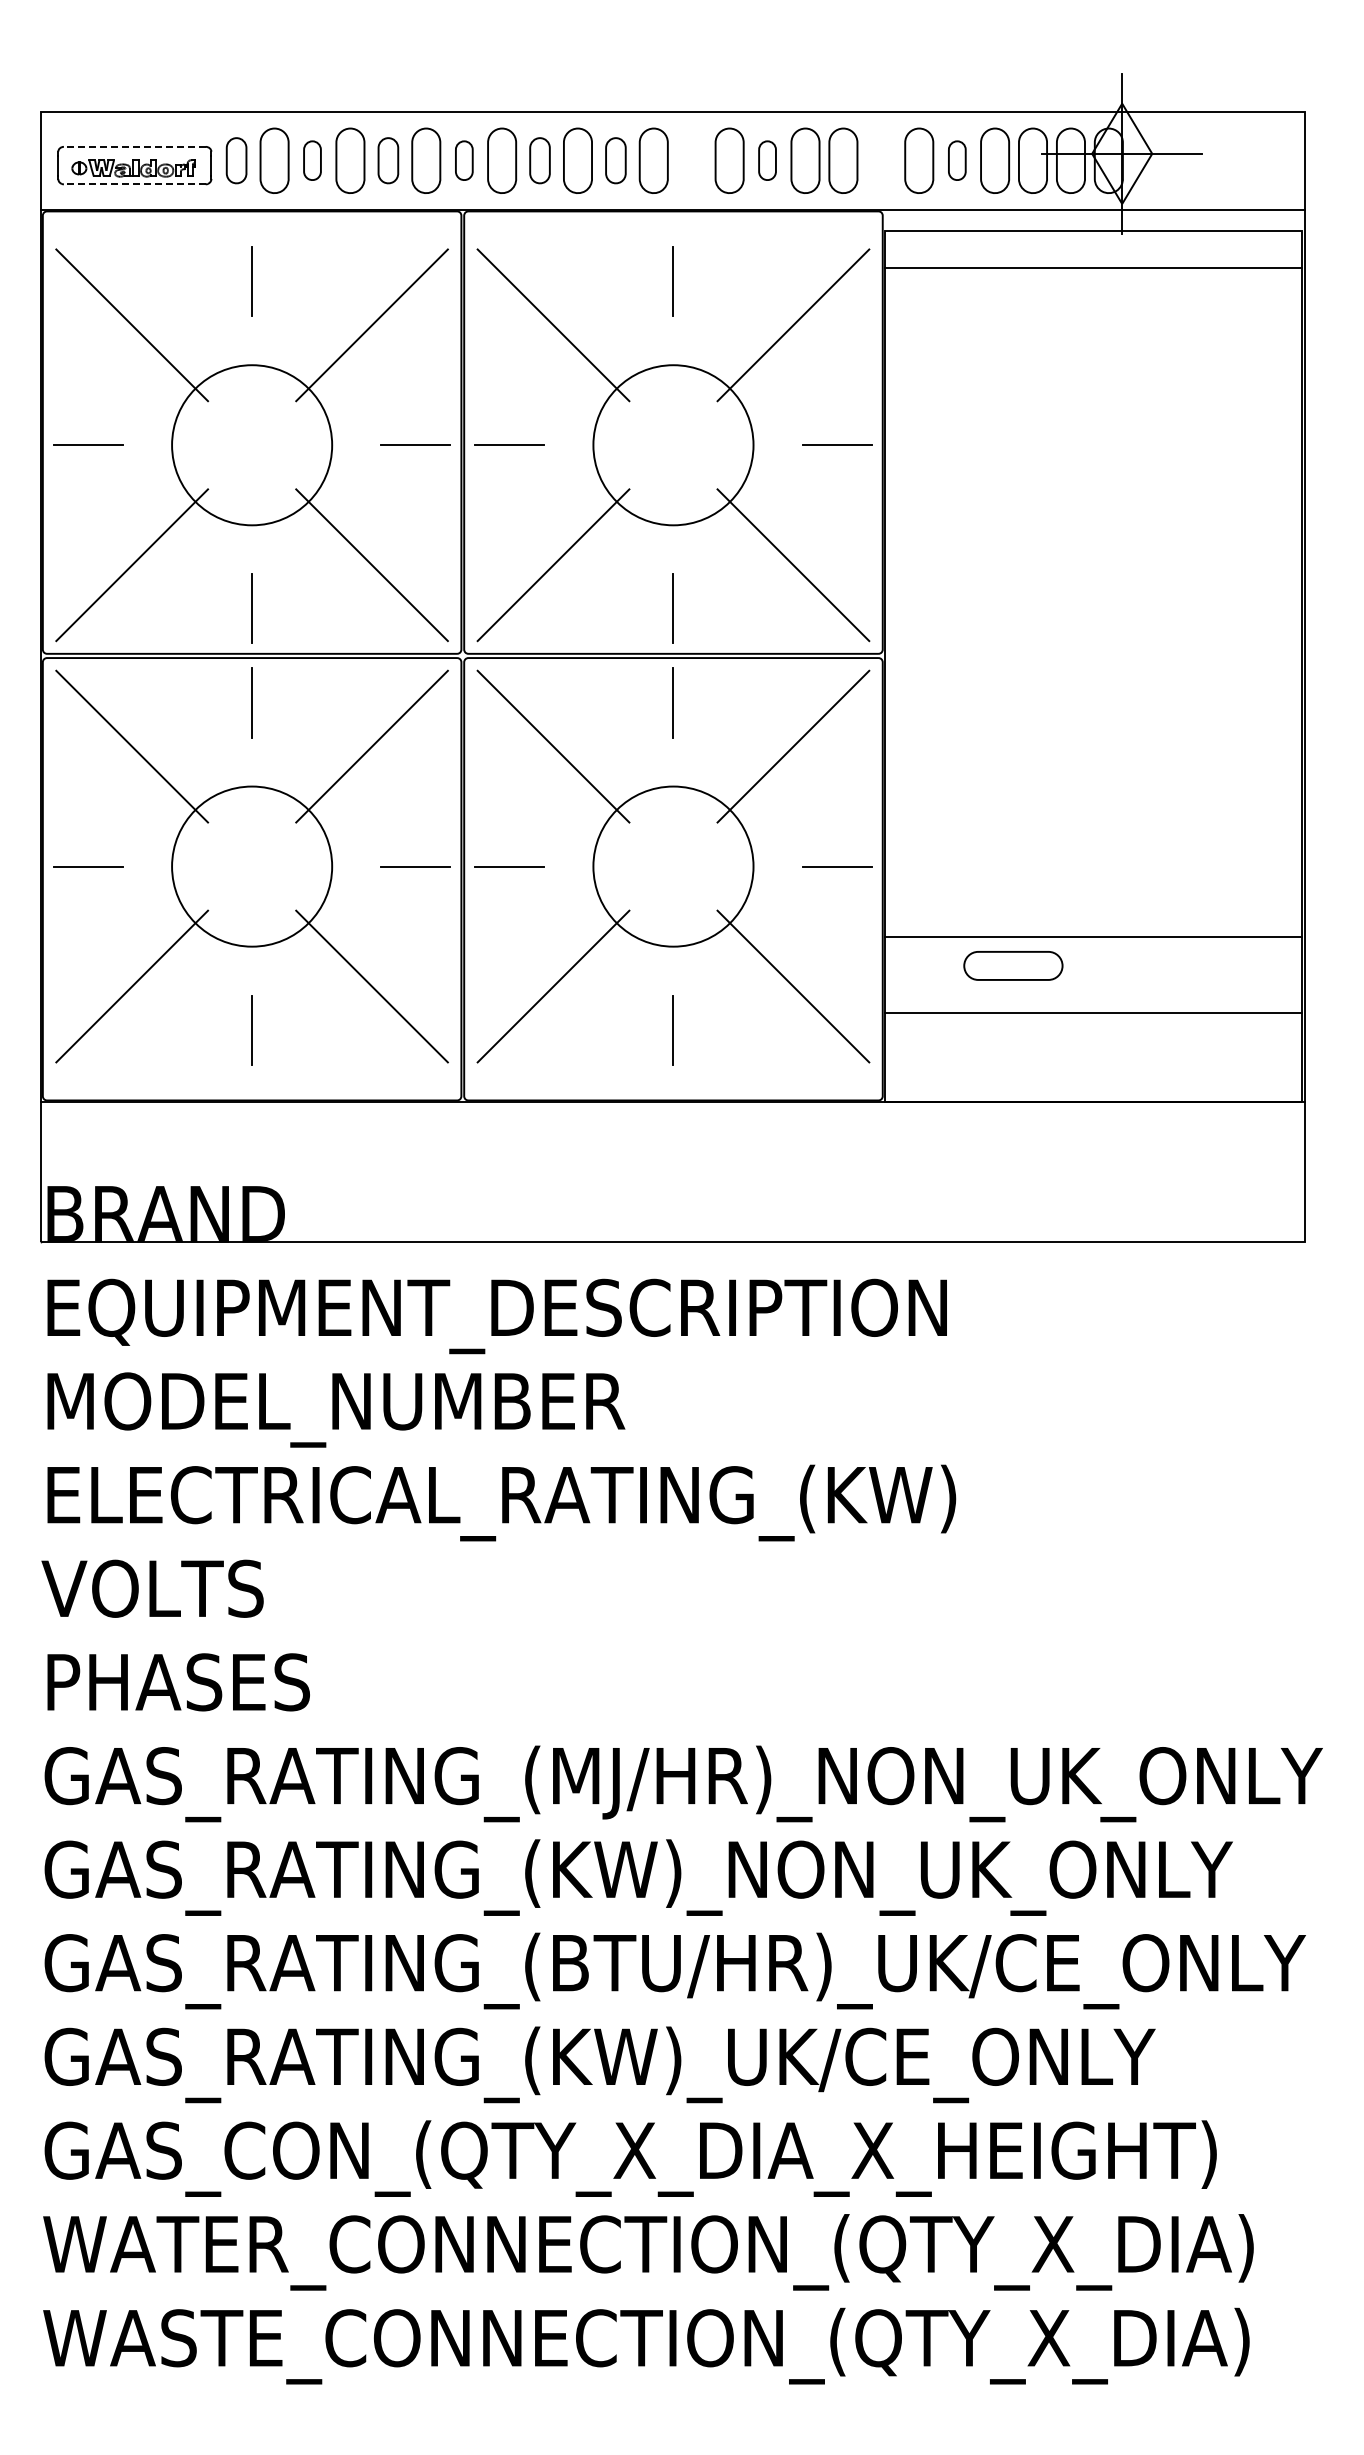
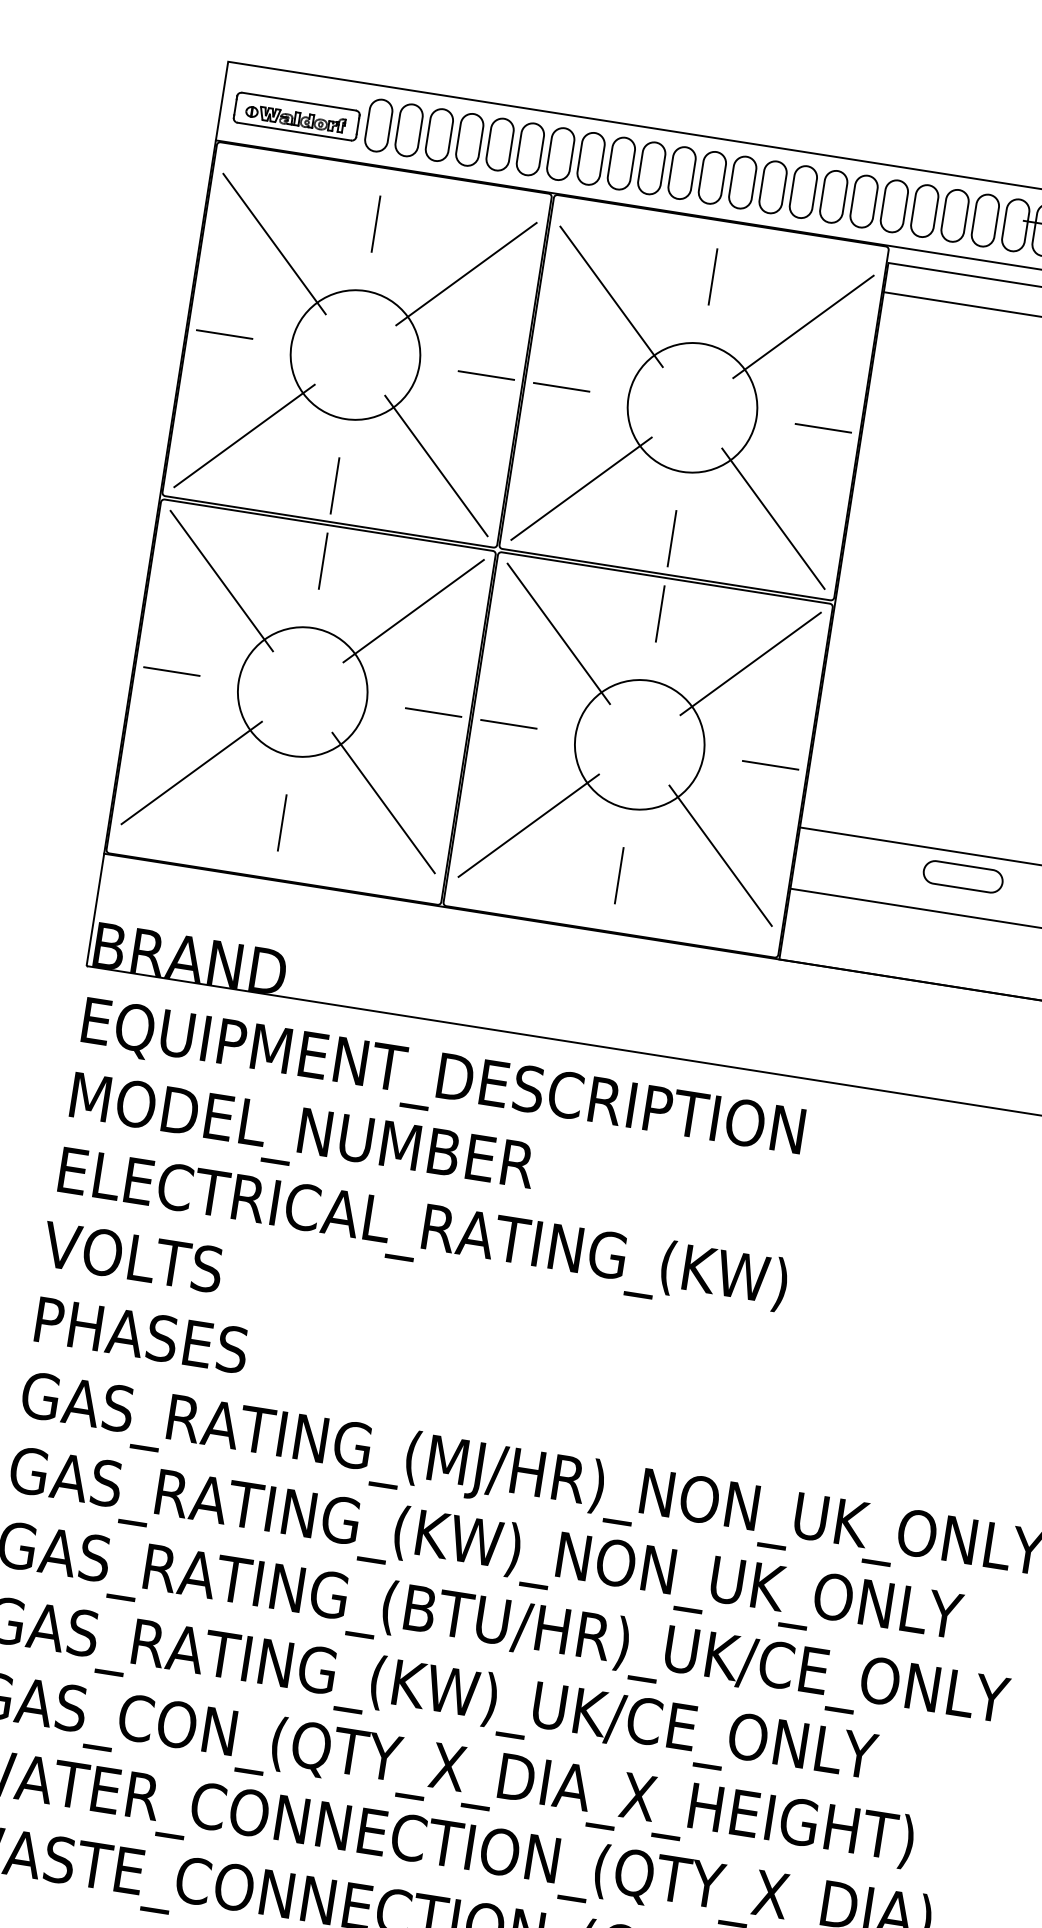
line: (134, 146) -> (298, 101), dashed -> solid
part: (236, 160) -> (378, 125), size x1.43
part: (312, 160) -> (439, 134), size x1.67
part: (388, 160) -> (500, 144), size x1.43
part: (464, 160) -> (561, 153), size x1.67
part: (539, 160) -> (621, 163), size x1.43
part: (615, 160) -> (681, 172), size x1.43
part: (691, 160) -> (742, 182), added
part: (767, 160) -> (803, 191), size x1.67
part: (881, 160) -> (894, 206), added
part: (957, 160) -> (955, 215), size x1.67
line: (134, 184) -> (294, 131), dashed -> solid
part: (1013, 965) -> (963, 876), moved

